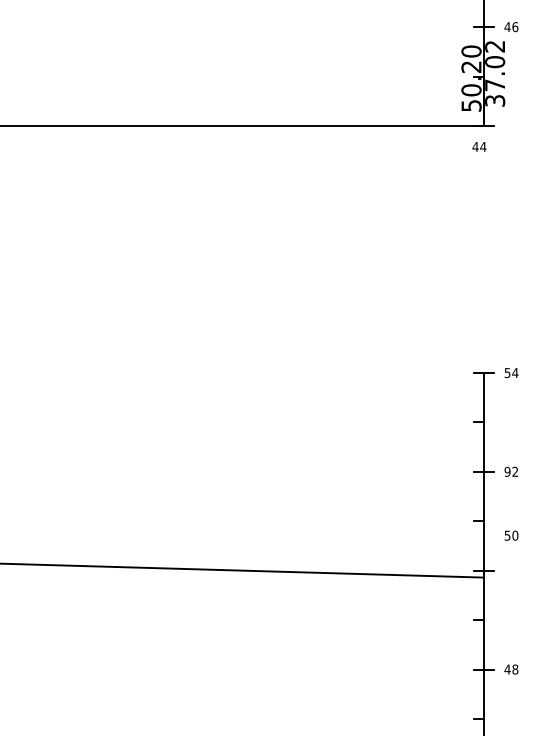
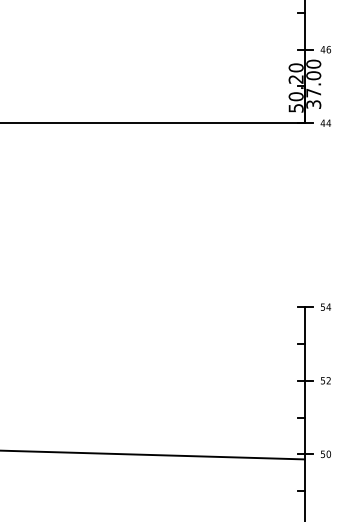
text: (495, 46) -> (314, 64), 37.02 -> 37.00
text: (479, 146) -> (325, 122), moved
text: (507, 471) -> (322, 380), 92 -> 52
text: (511, 535) -> (325, 454), moved

